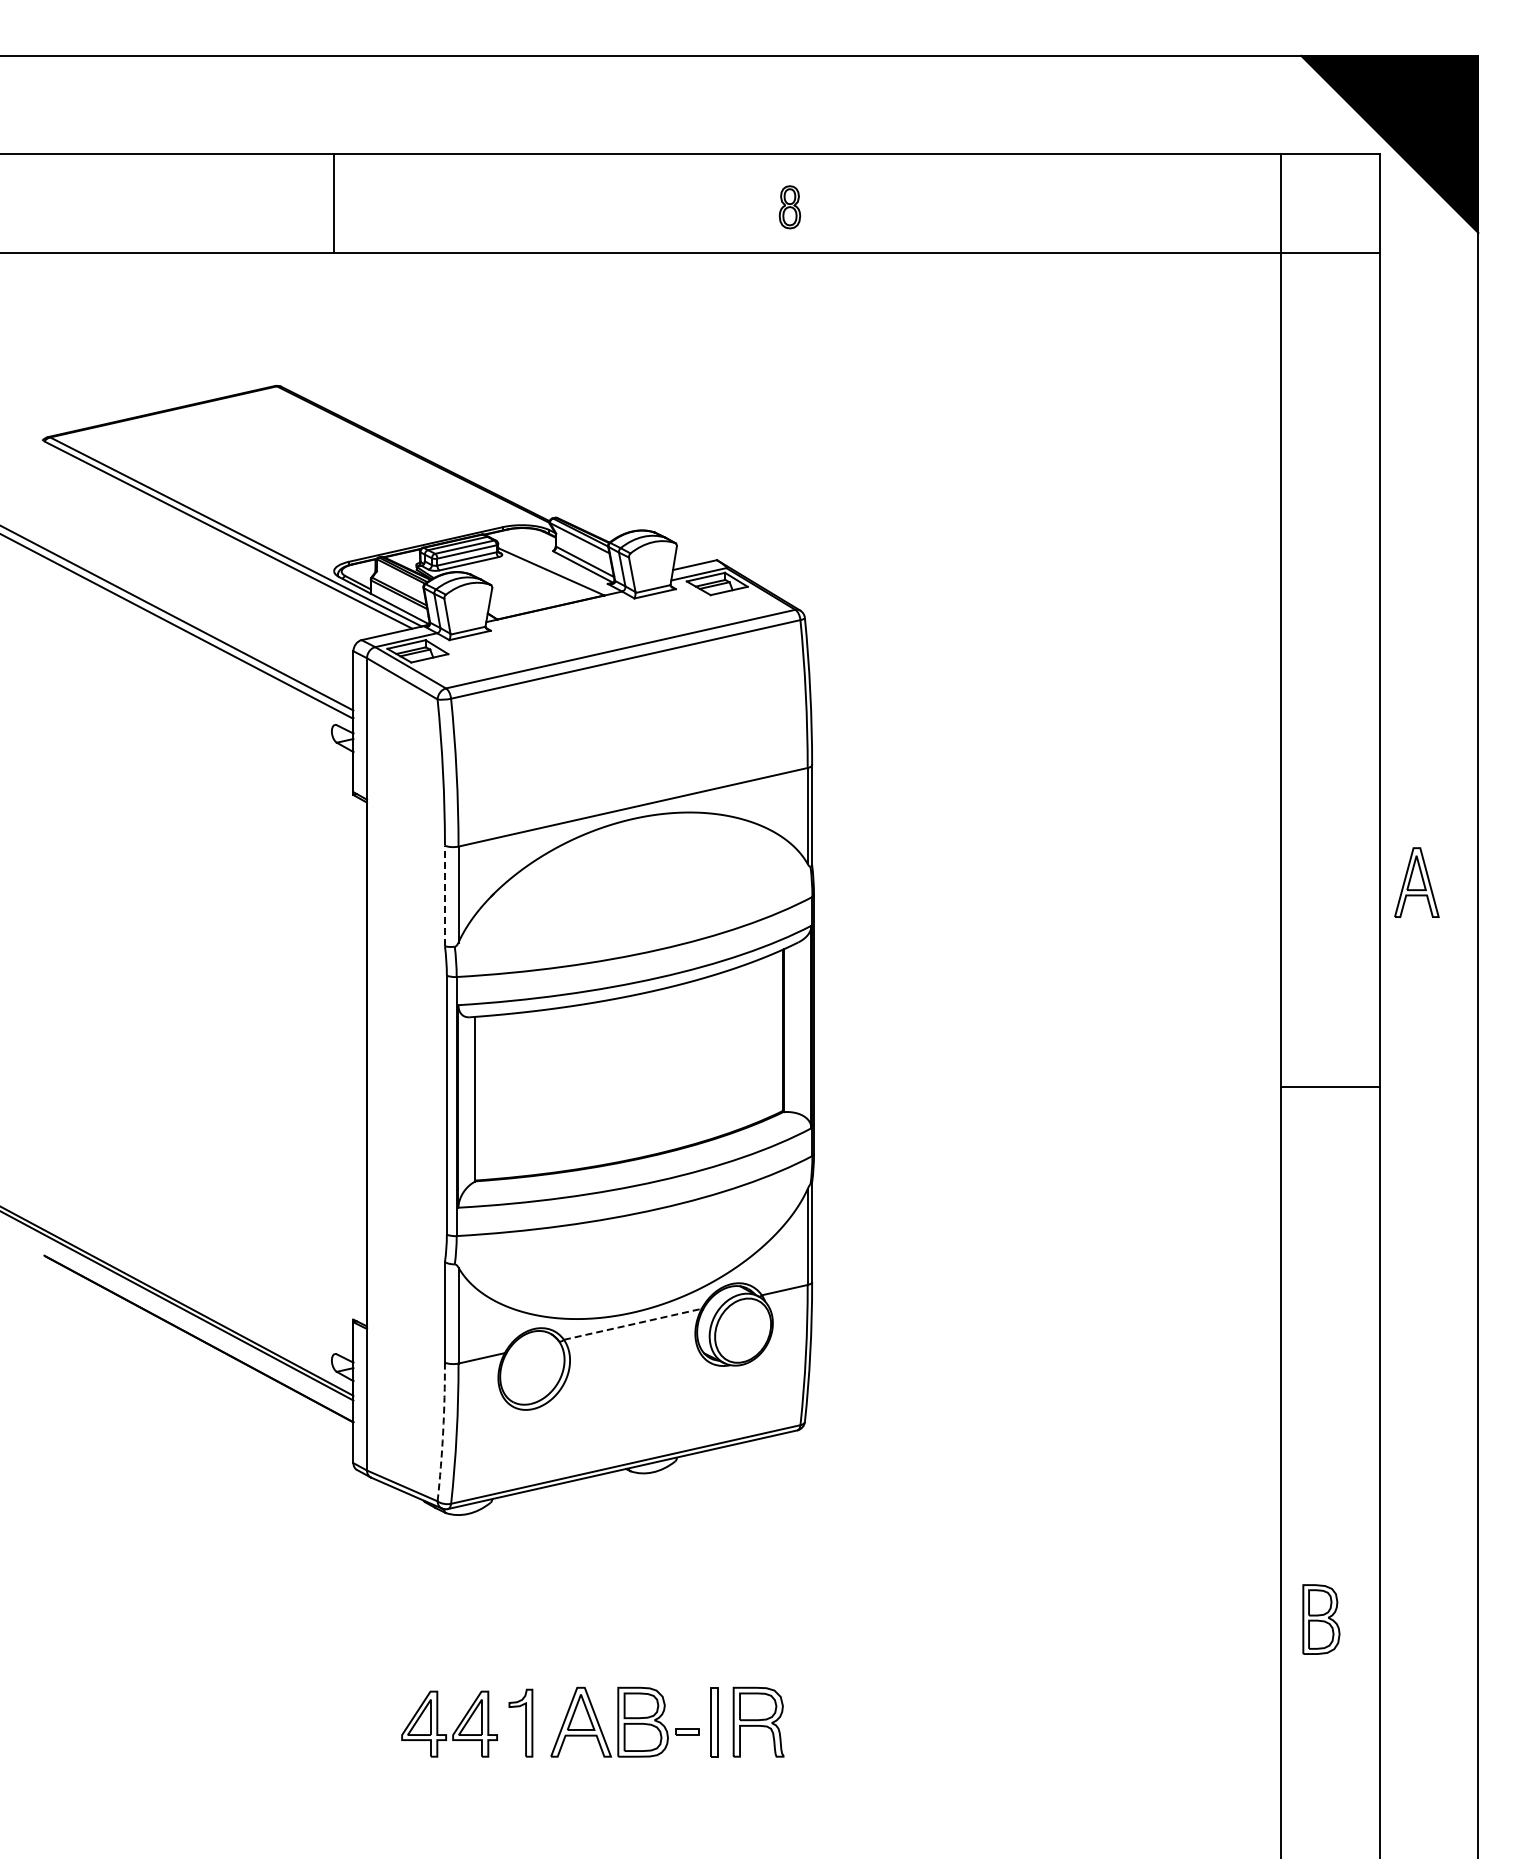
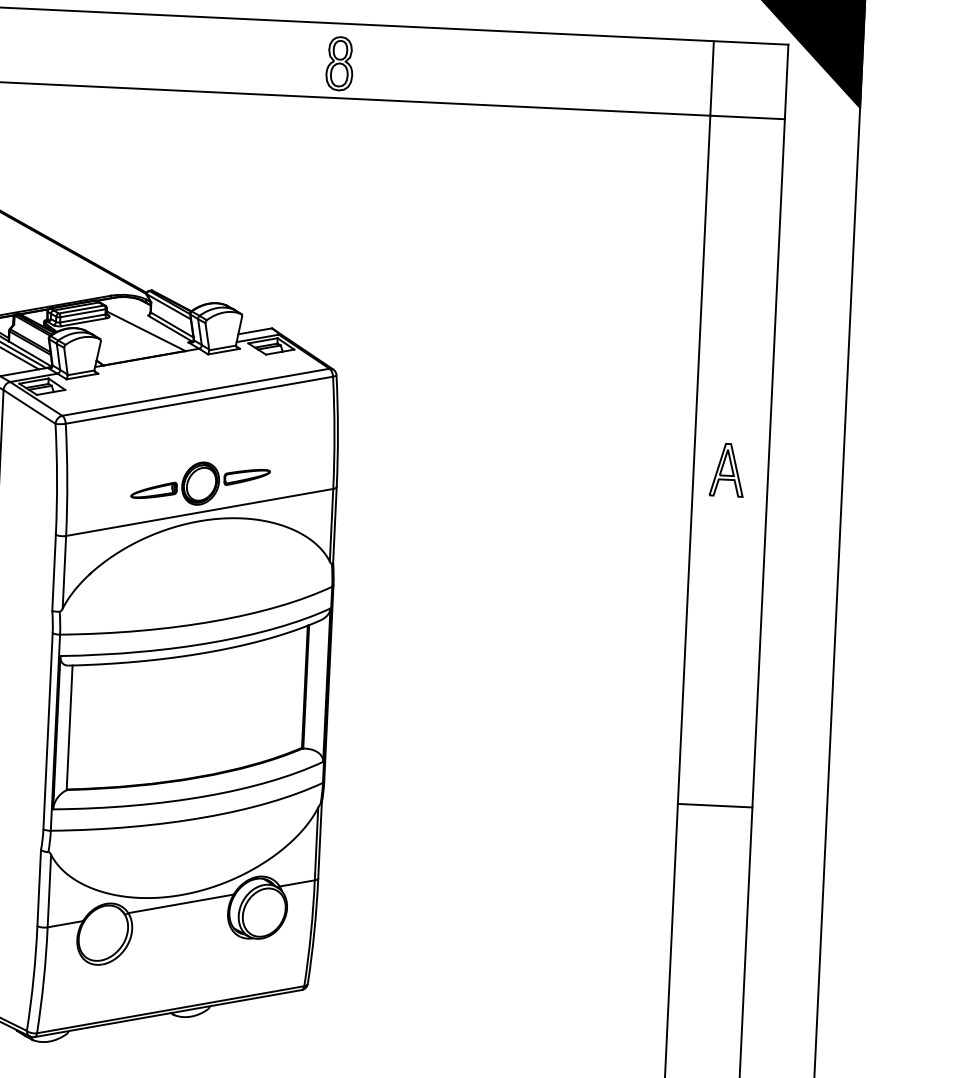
part: (789, 207) -> (339, 63), size x1.67
part: (632, 769) -> (200, 483), added
part: (1416, 882) -> (727, 469), moved
line: (444, 895) -> (53, 572), dashed -> solid
line: (1330, 1086) -> (715, 805), moved
line: (632, 1324) -> (180, 903), dashed -> solid
arc: (443, 1432) -> (33, 979), dashed -> solid

